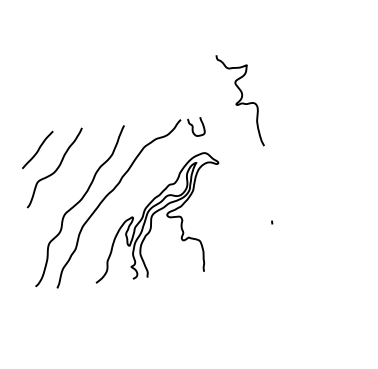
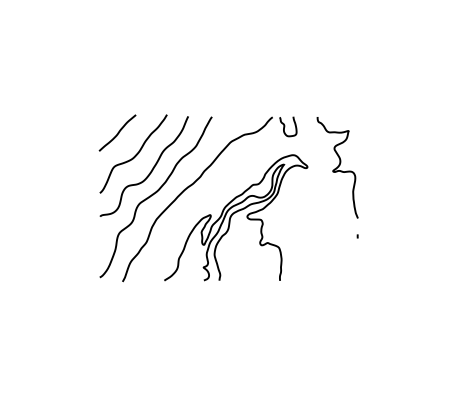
curve: (240, 100) -> (337, 167), moved
curve: (71, 183) -> (149, 172), added

